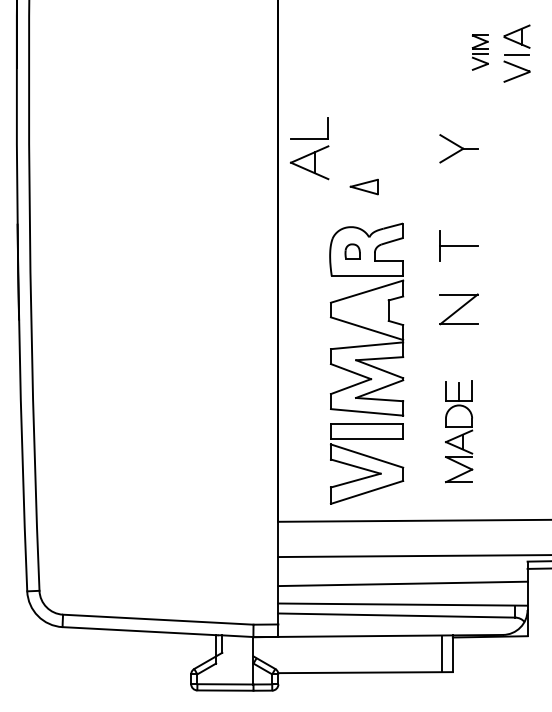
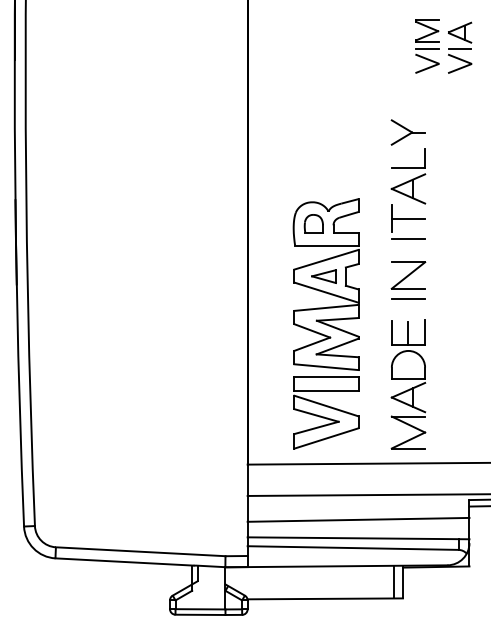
part: (480, 52) -> (427, 46), size x1.67
part: (309, 148) -> (408, 176), moved
part: (363, 186) -> (323, 276), moved
part: (352, 250) -> (313, 223), size x1.43
line: (459, 268) -> (408, 239), added
line: (459, 335) -> (408, 298), added
part: (459, 431) -> (408, 384), size x1.43

